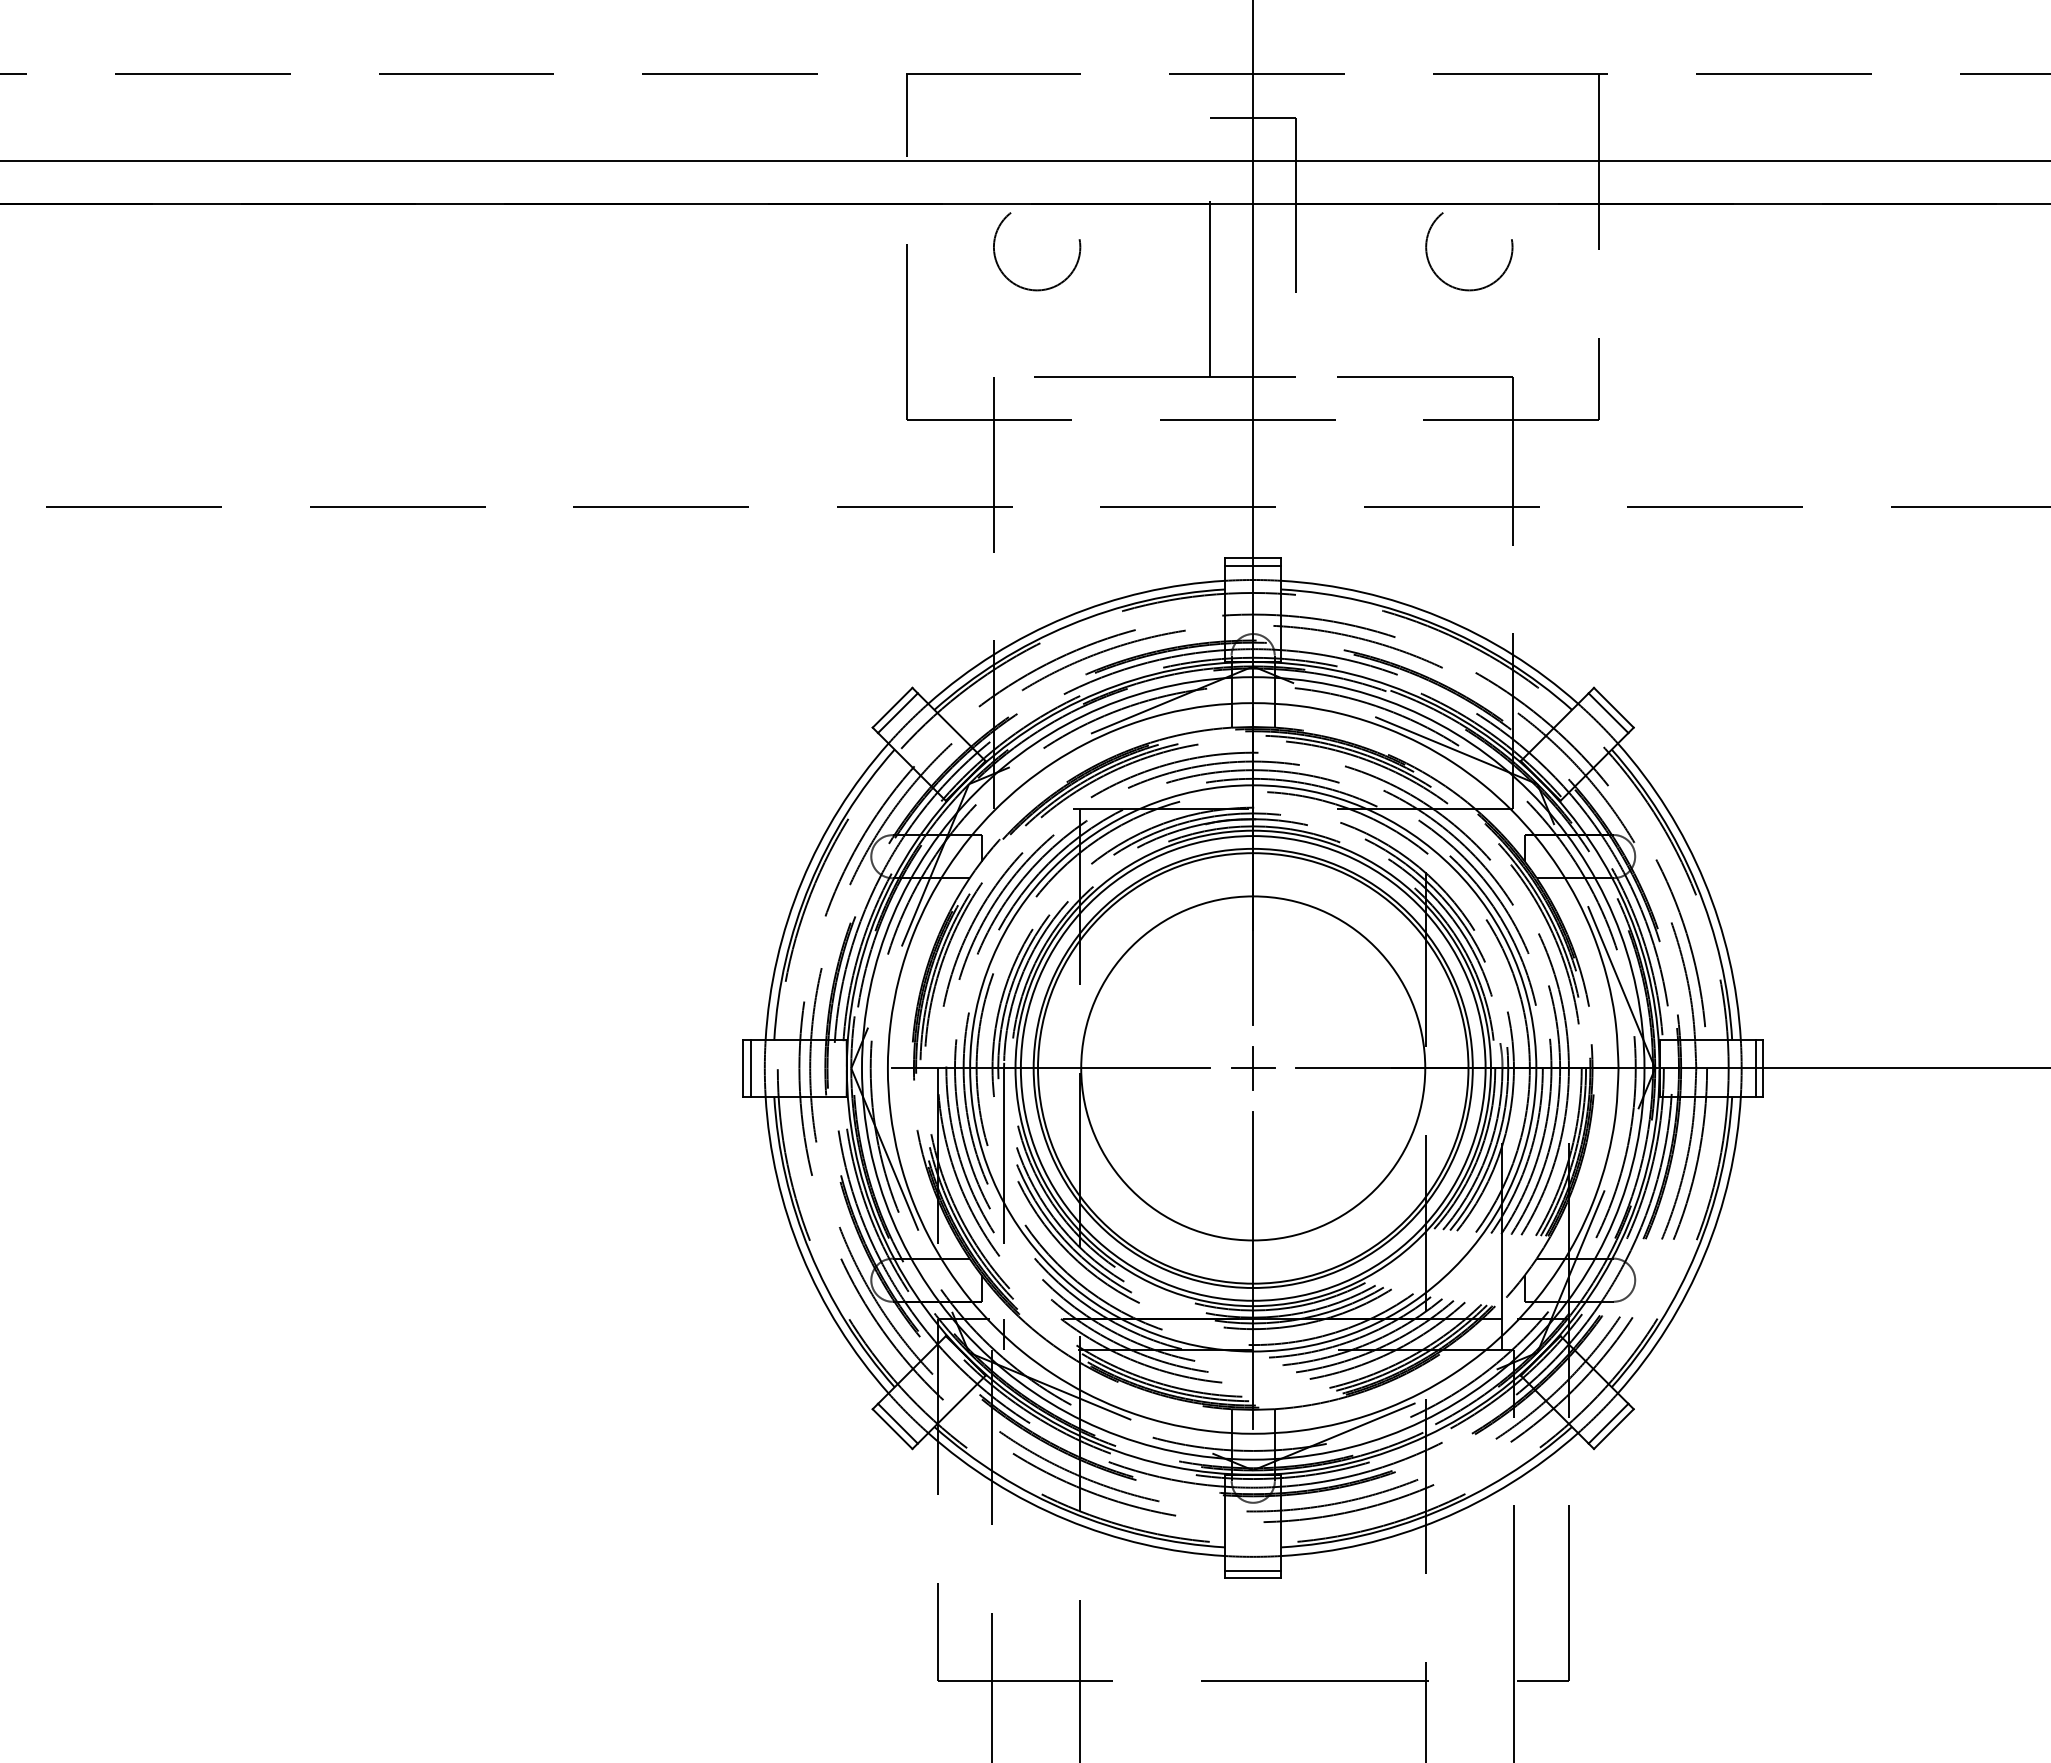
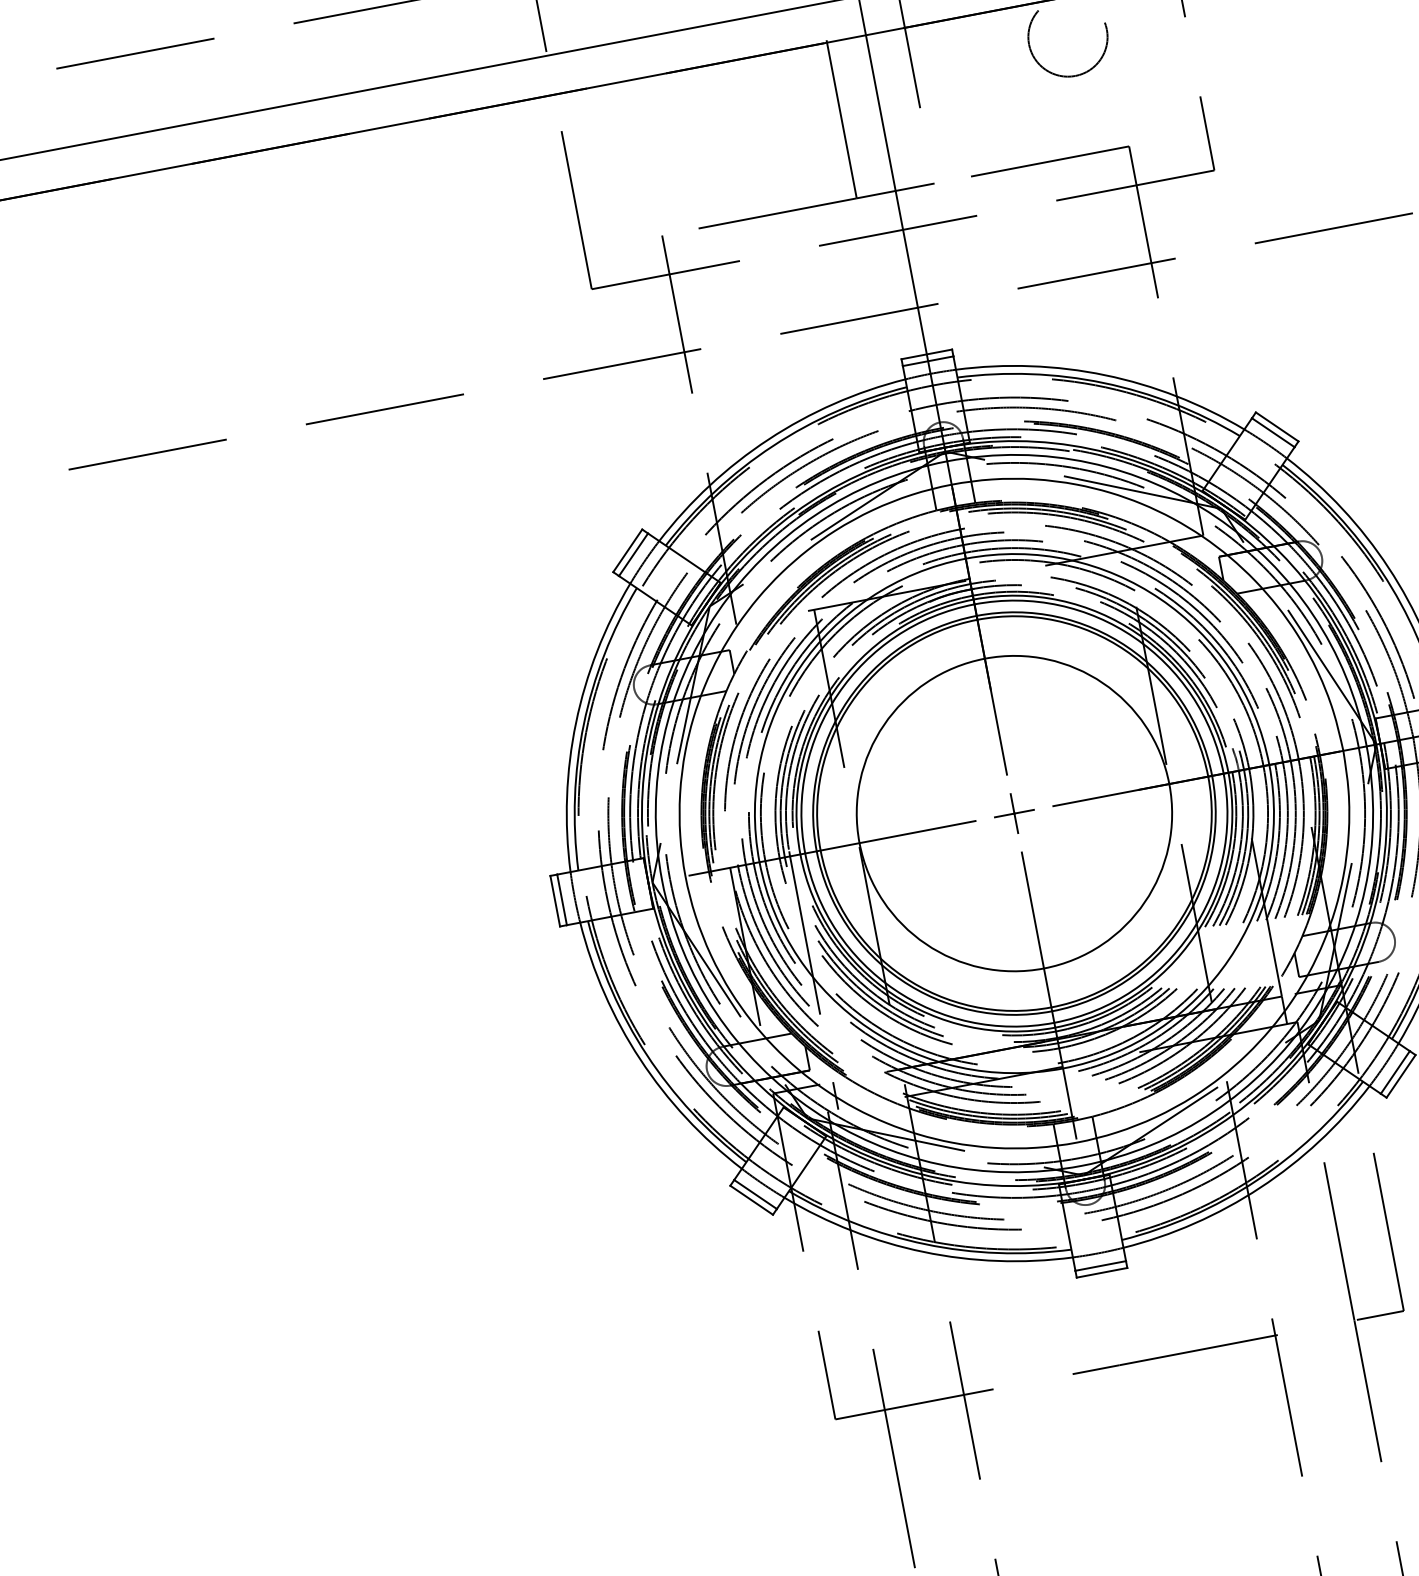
circle: (1037, 251) -> (679, 115), removed

